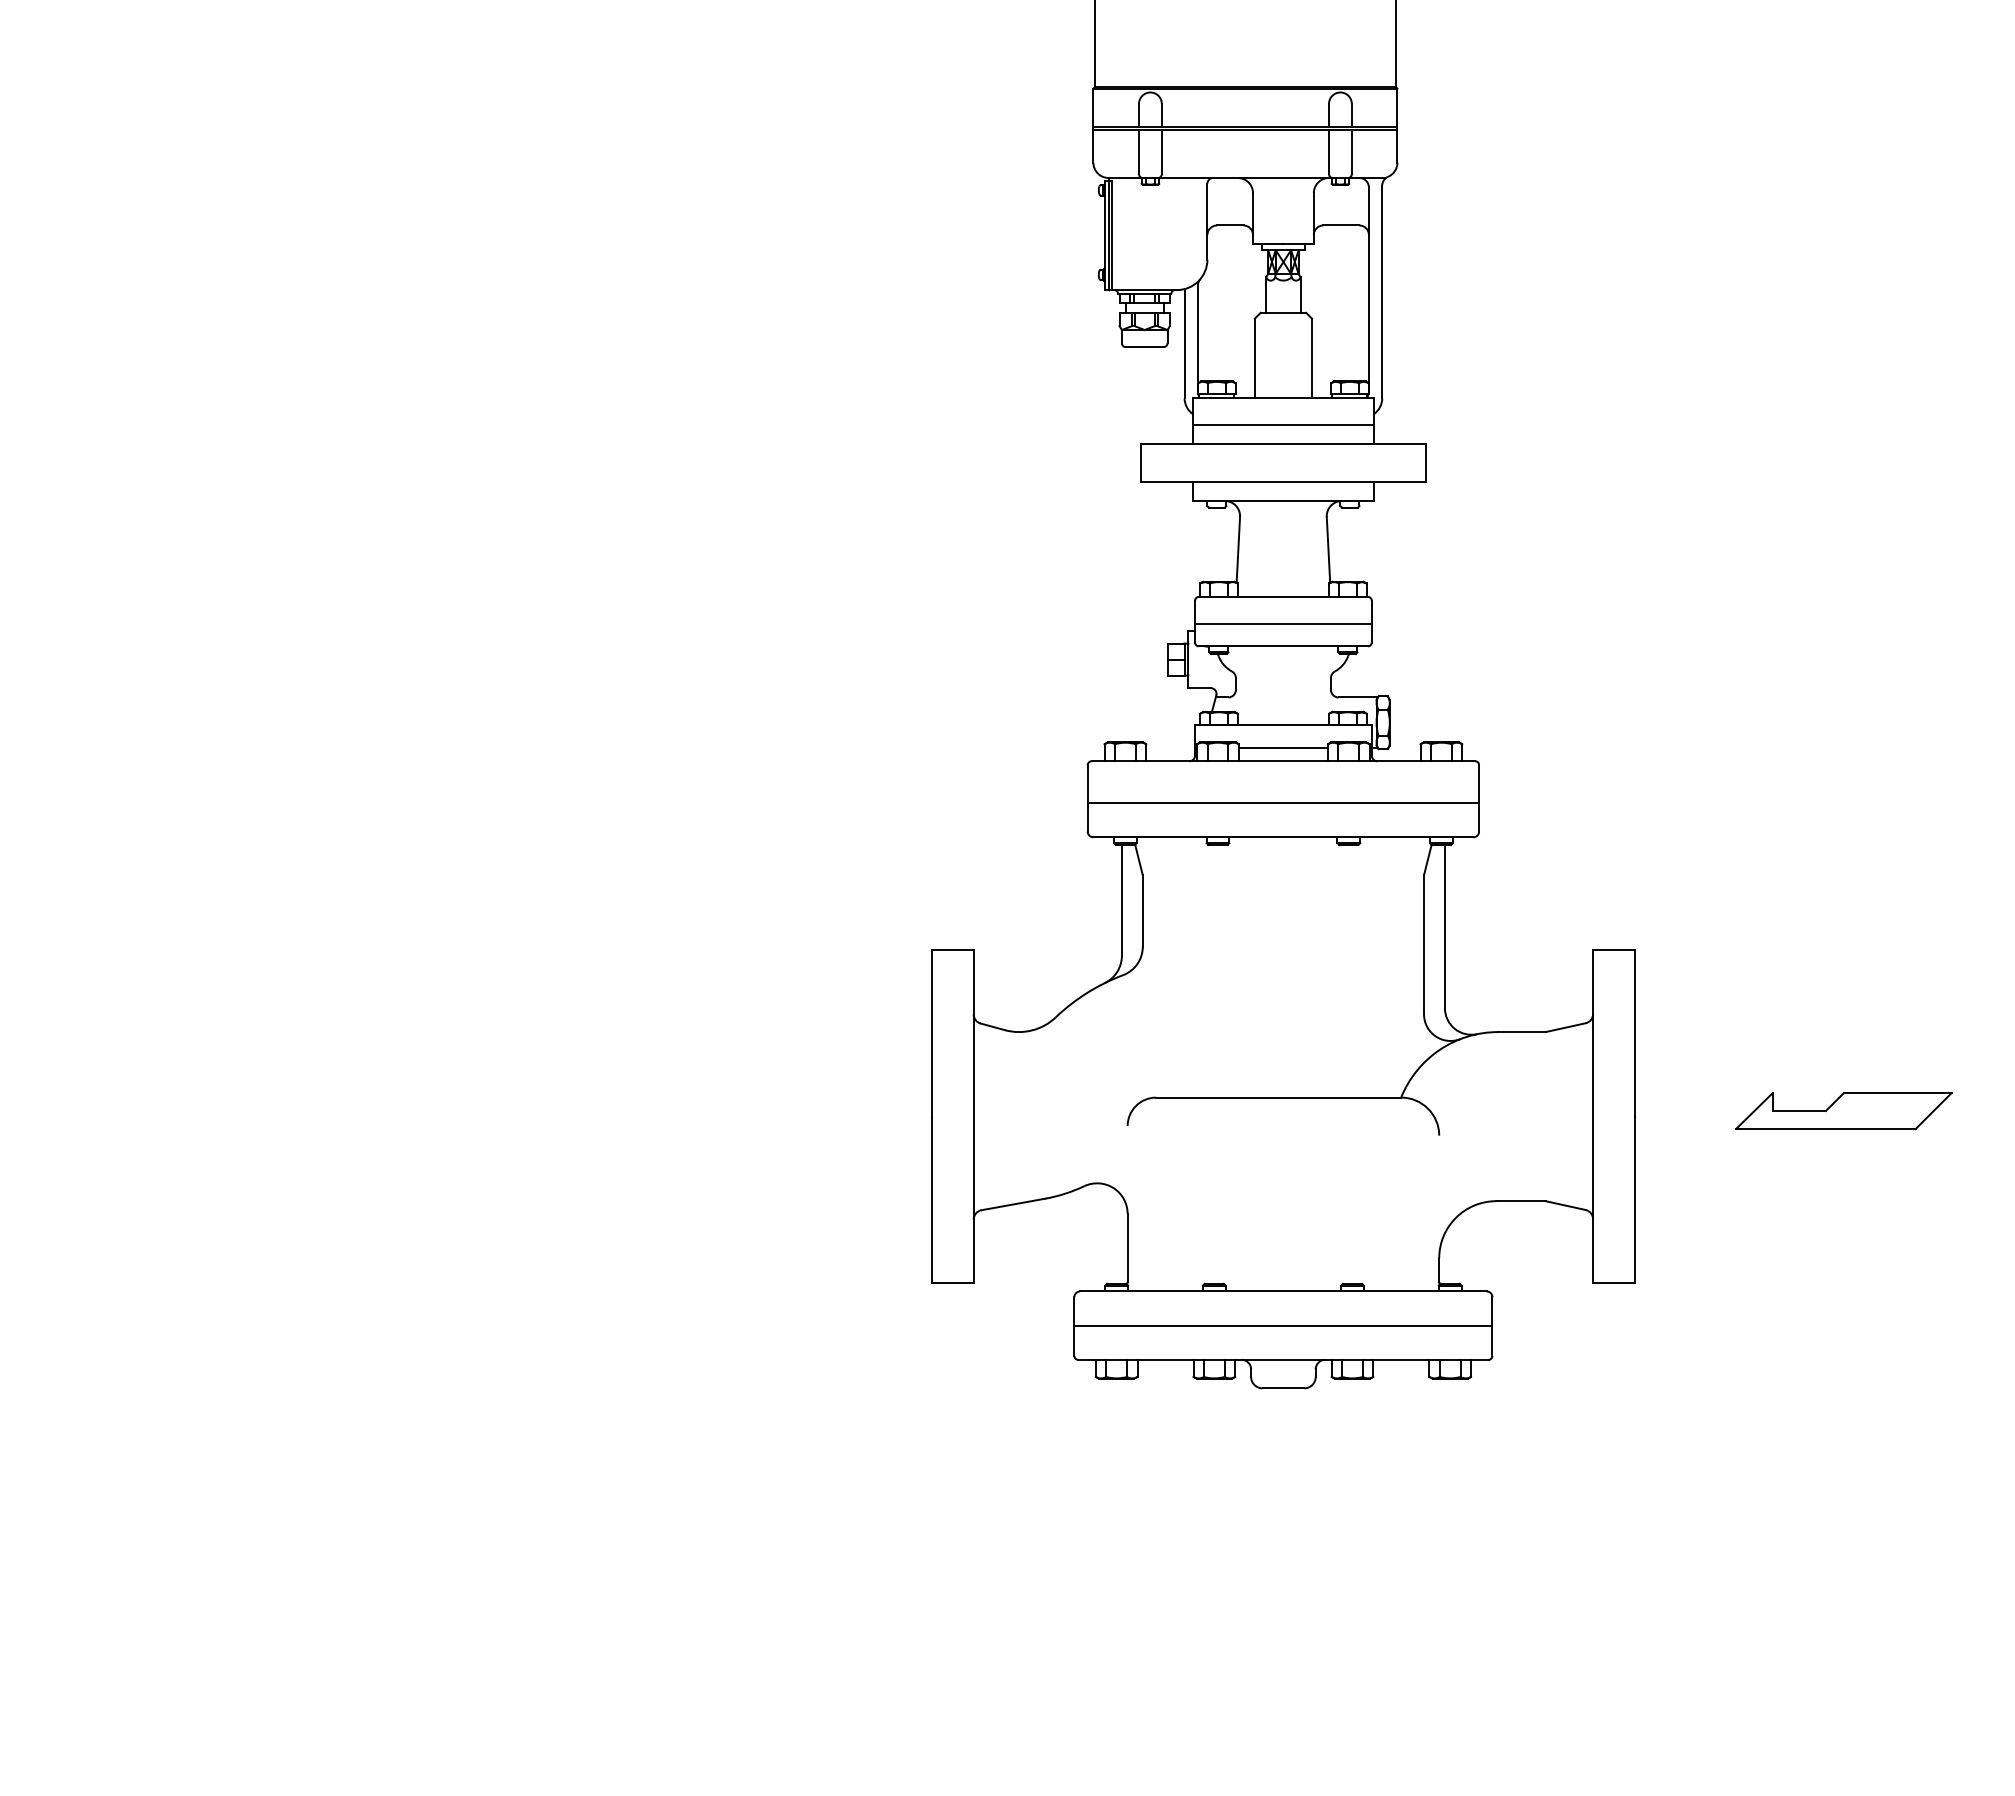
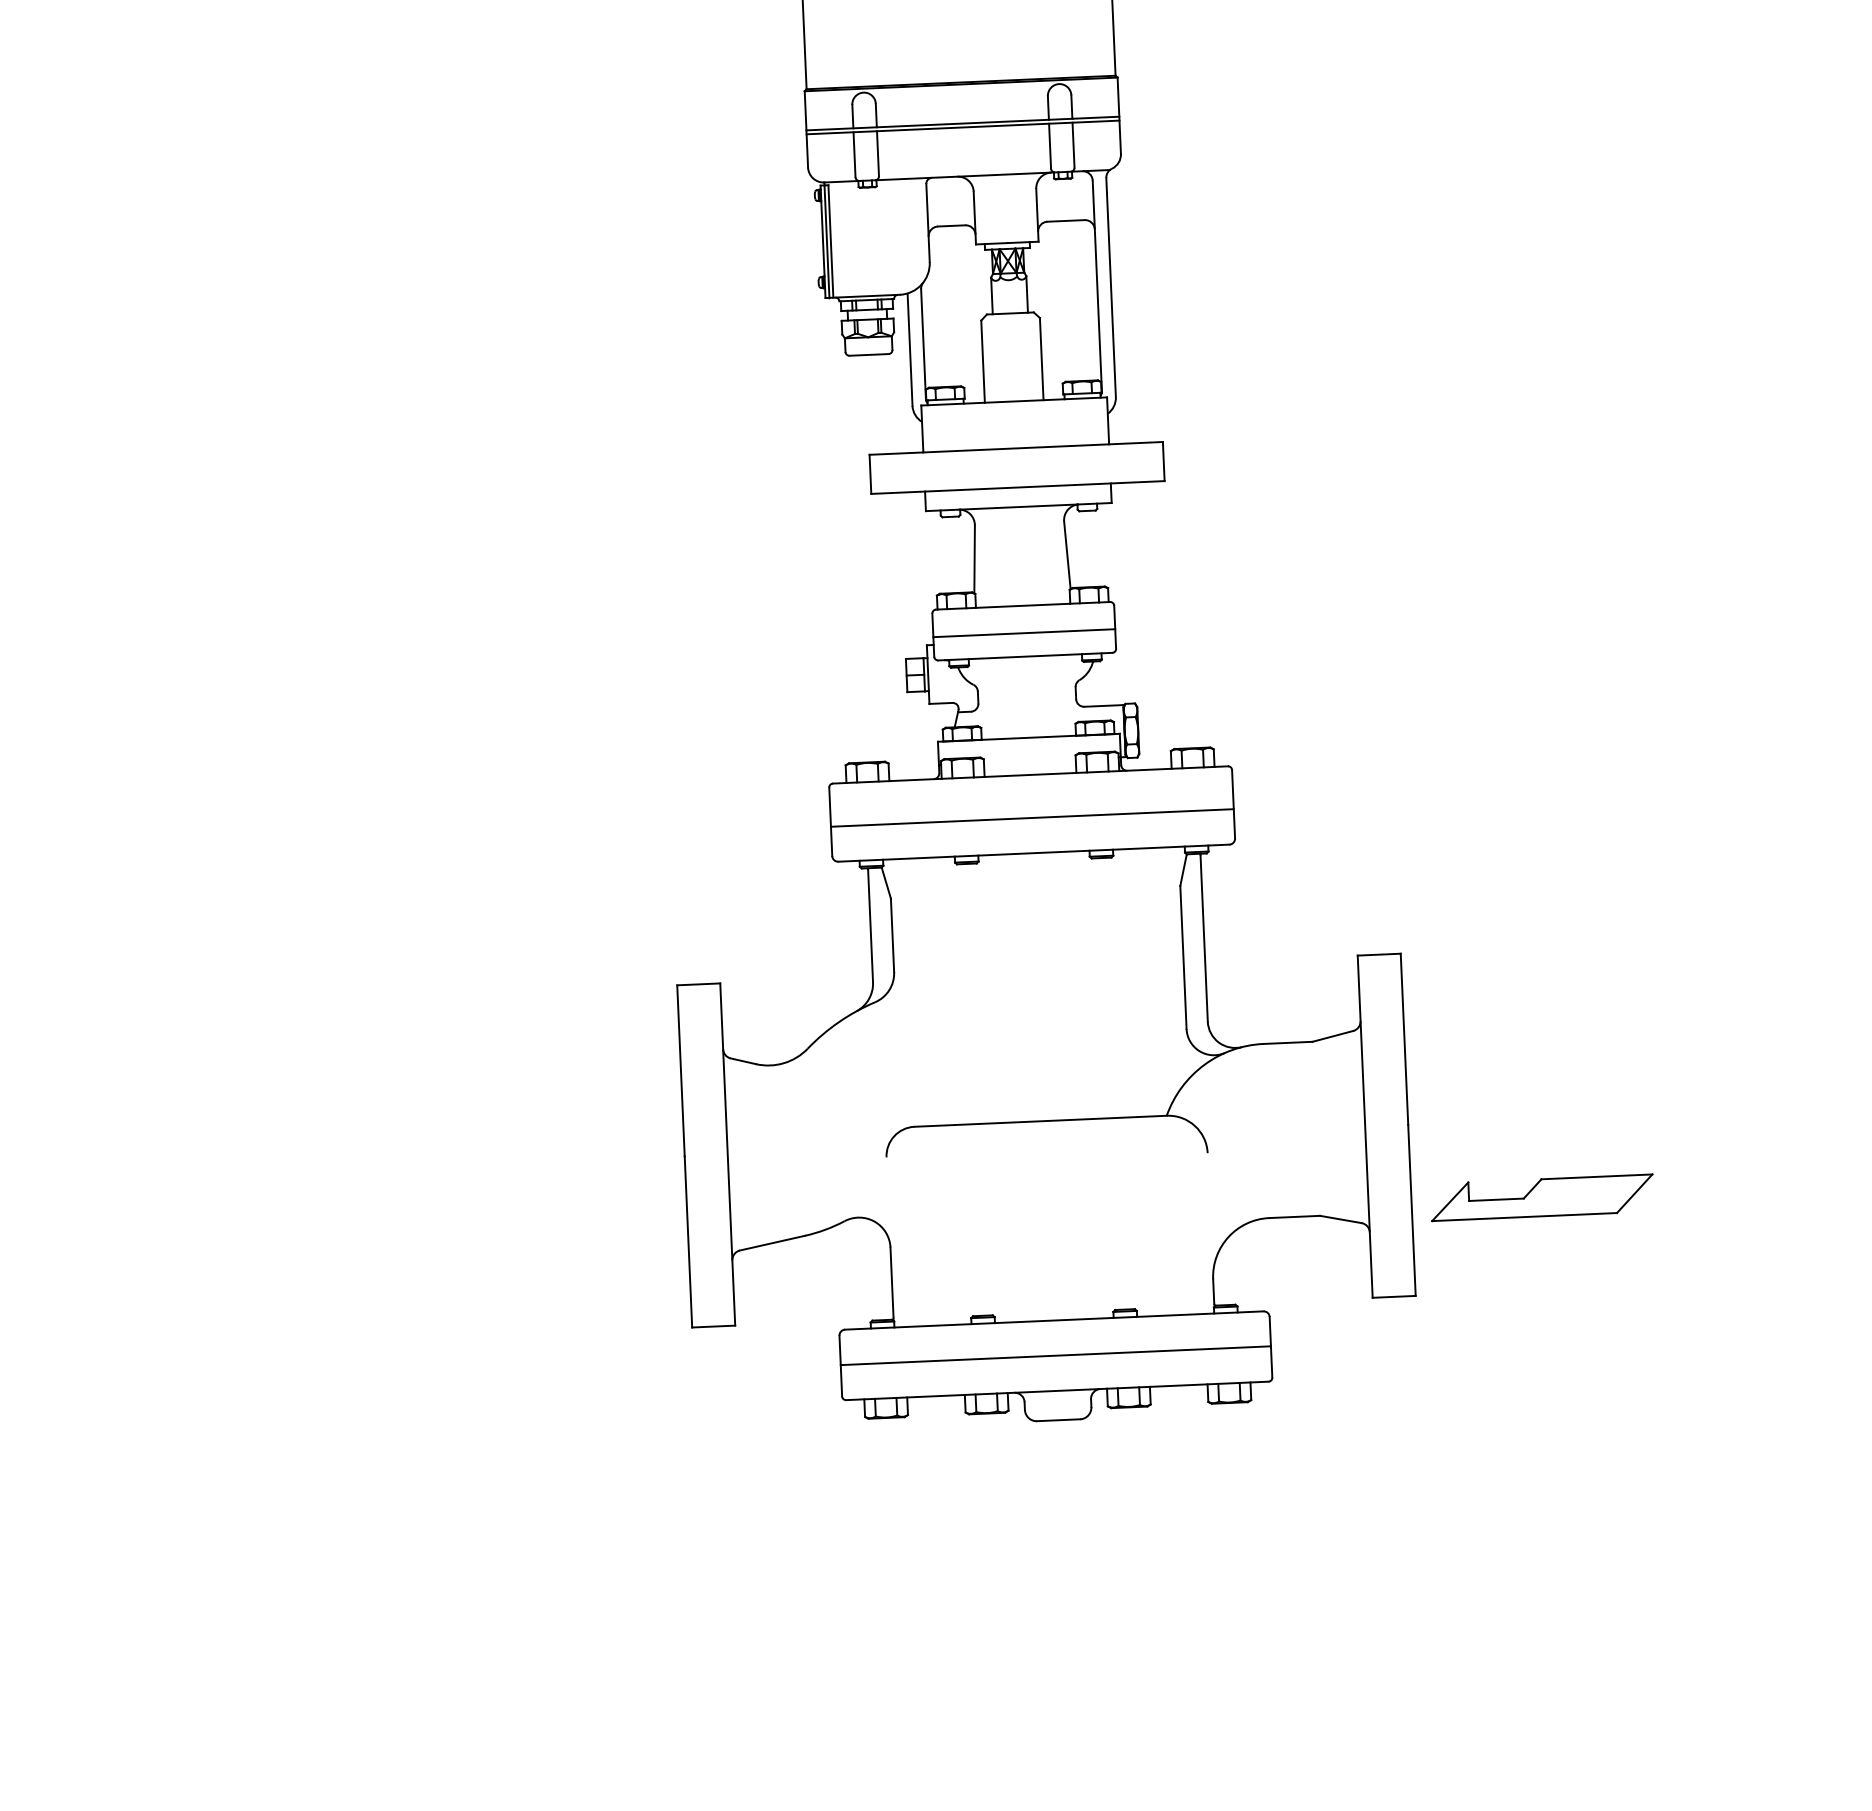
line: (1283, 425) -> (1015, 429), removed
line: (1283, 748) -> (1030, 761), removed
part: (1843, 1111) -> (1541, 1198), moved

